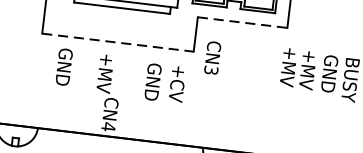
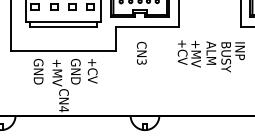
line: (242, 22) -> (147, 26), dashed -> solid
line: (117, 42) -> (63, 50), dashed -> solid
text: (212, 56) -> (141, 52), moved
text: (64, 66) -> (38, 71), moved
text: (287, 73) -> (182, 57), +MV -> +CV
text: (329, 73) -> (211, 54), GND -> ALM
text: (164, 83) -> (83, 71), moved

